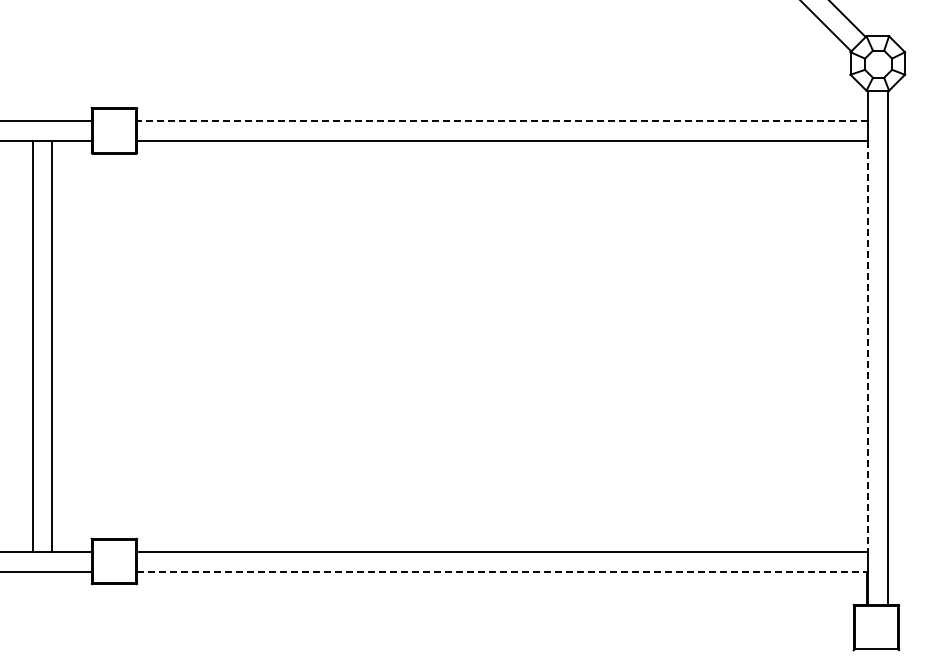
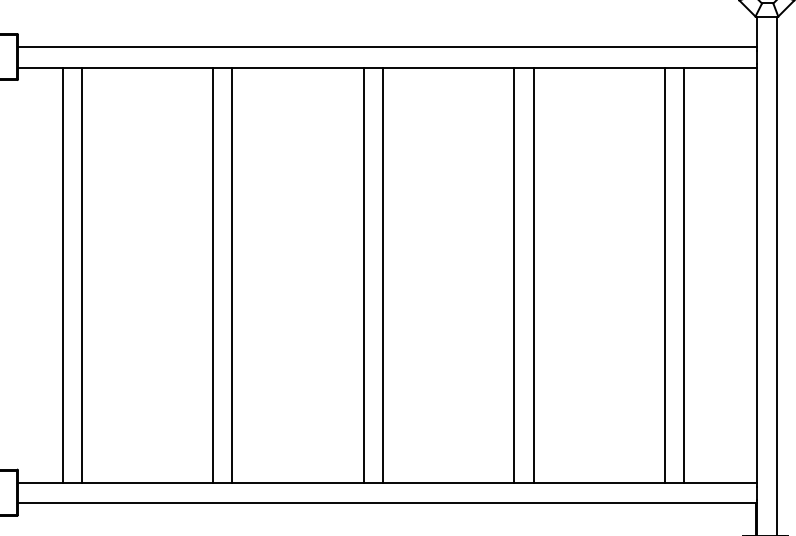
line: (501, 121) -> (386, 47), dashed -> solid
line: (181, 346) -> (62, 275), added
line: (200, 346) -> (81, 275), added
line: (330, 346) -> (213, 275), added
line: (349, 346) -> (232, 275), added
line: (479, 346) -> (364, 275), added
line: (498, 346) -> (383, 275), added
line: (627, 346) -> (513, 275), added
line: (647, 346) -> (533, 275), added
line: (776, 346) -> (664, 275), added
line: (795, 346) -> (683, 275), added
line: (867, 347) -> (756, 276), dashed -> solid
line: (502, 572) -> (387, 503), dashed -> solid

